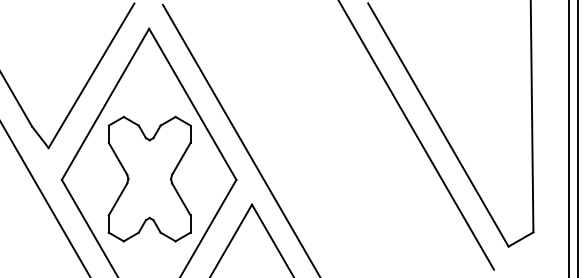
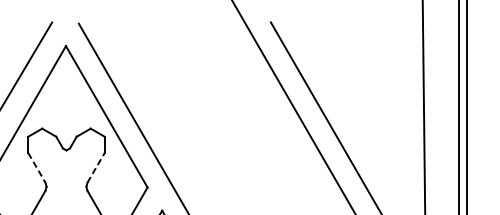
line: (181, 158) -> (96, 167), solid -> dashed
line: (118, 159) -> (37, 168), solid -> dashed

